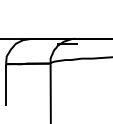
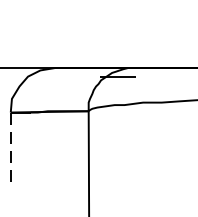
line: (6, 85) -> (11, 149), solid -> dashed

